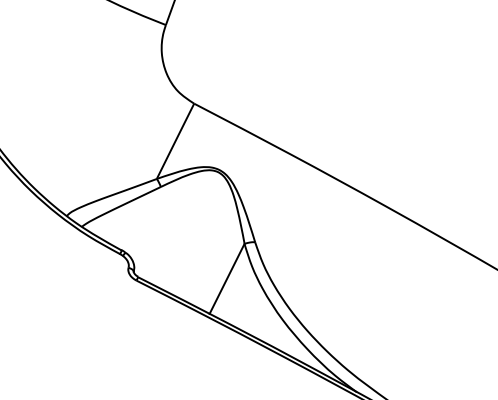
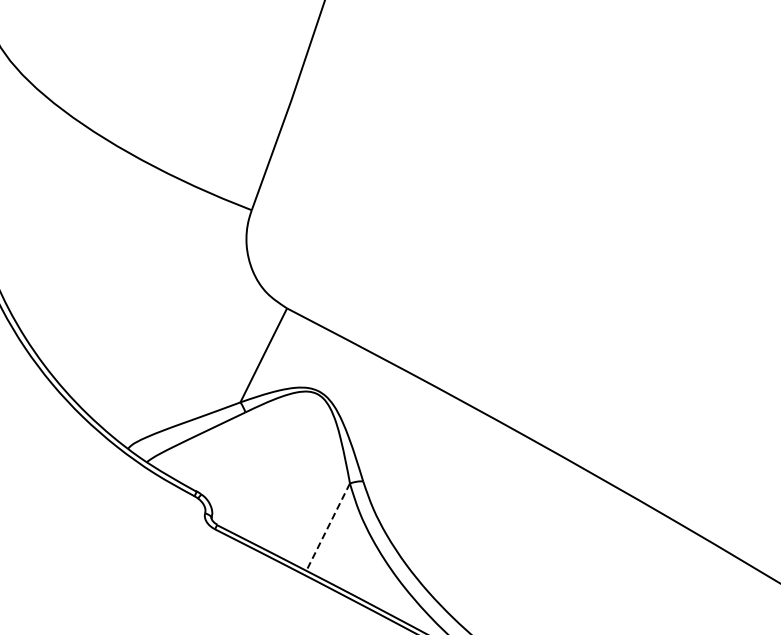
line: (227, 279) -> (328, 527), solid -> dashed

